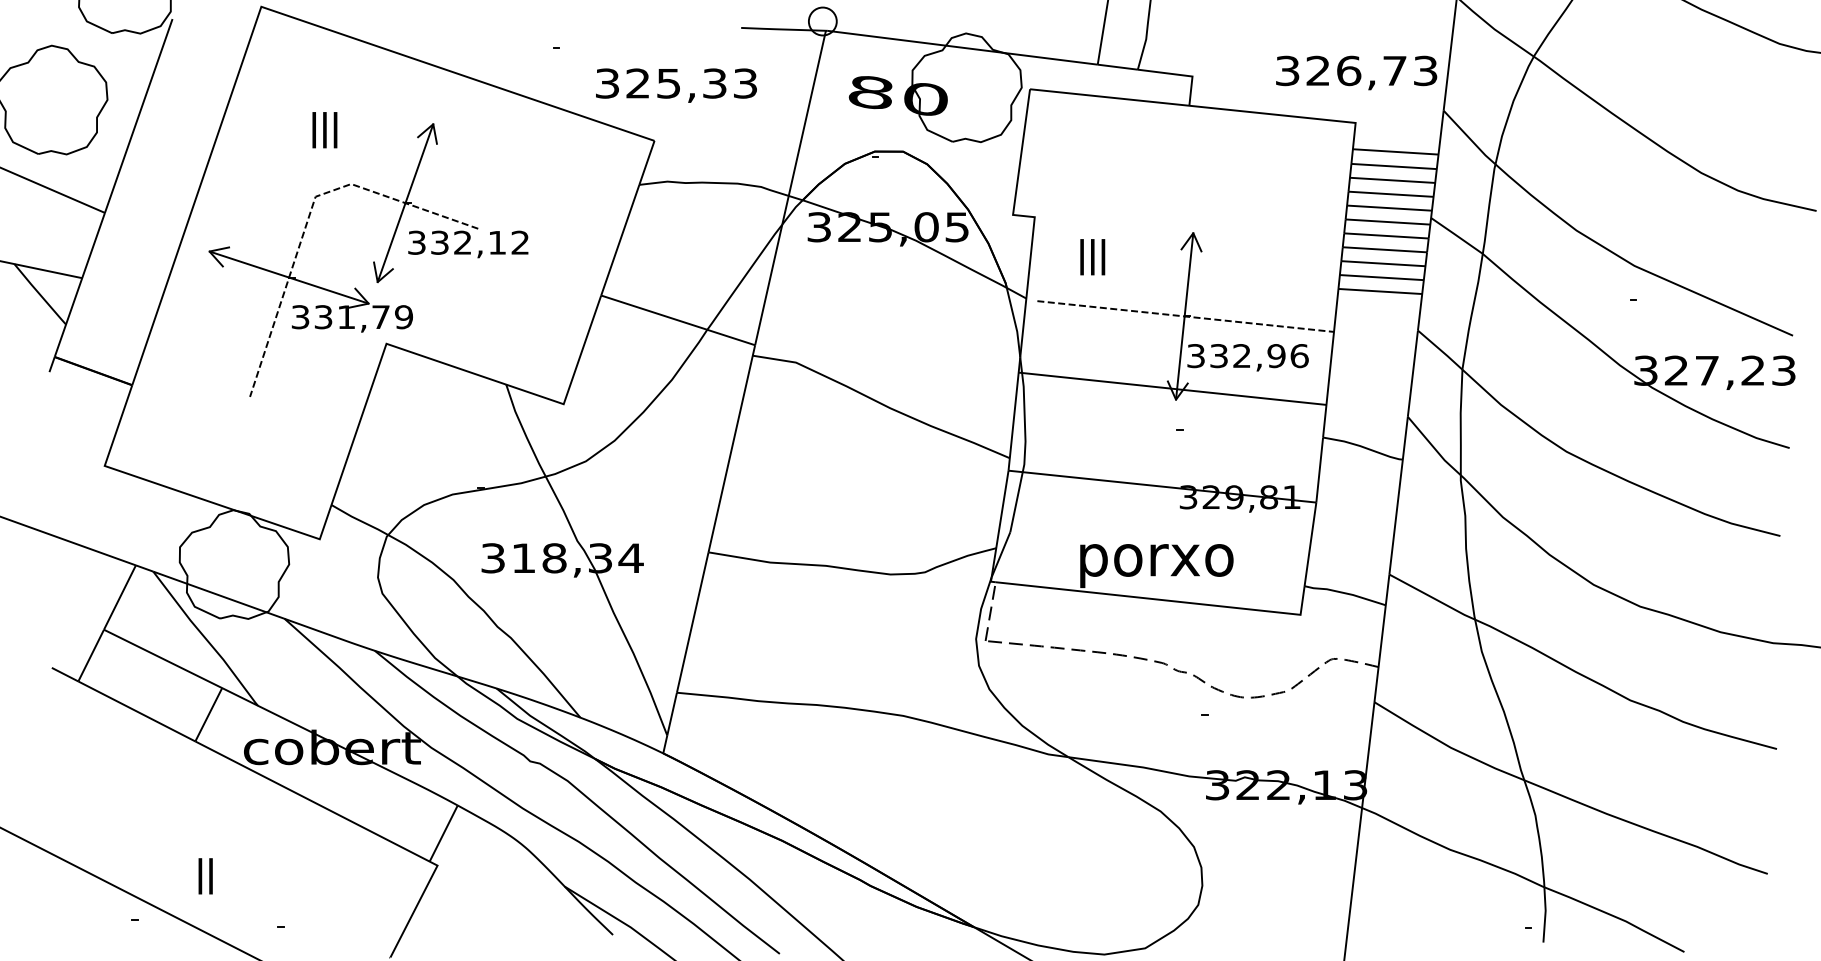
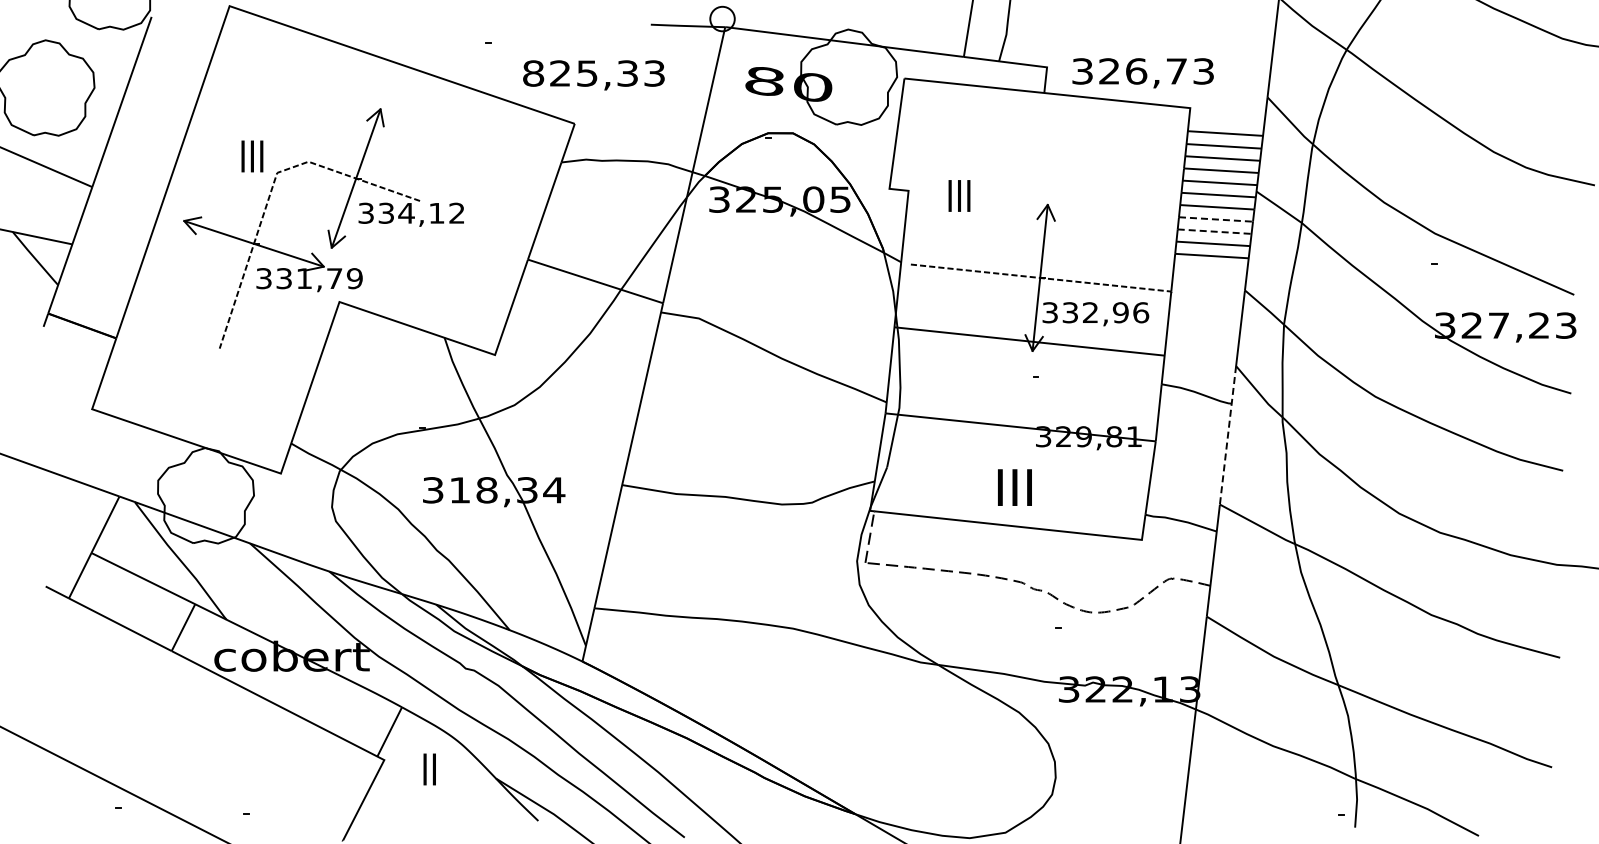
text: (1355, 73) -> (1142, 73), moved
text: (607, 83) -> (533, 73), 325,33 -> 825,33
text: (325, 130) -> (252, 156), moved
text: (462, 241) -> (406, 212), 332,12 -> 334,12
line: (1385, 249) -> (1216, 219), solid -> dashed
text: (1092, 256) -> (959, 195), moved
line: (1383, 263) -> (1214, 231), solid -> dashed
line: (1399, 495) -> (1228, 435), solid -> dashed
text: (1156, 560) -> (1015, 492), porxo -> III
text: (205, 876) -> (429, 769), moved

